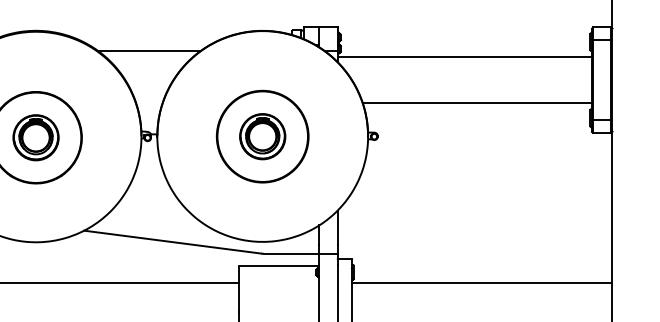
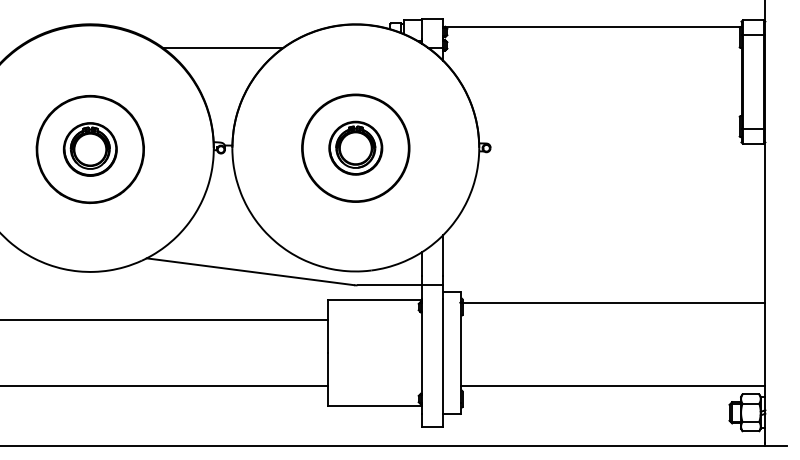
line: (464, 57) -> (592, 26), moved
line: (476, 102) -> (606, 108), removed
line: (481, 282) -> (612, 302), moved

